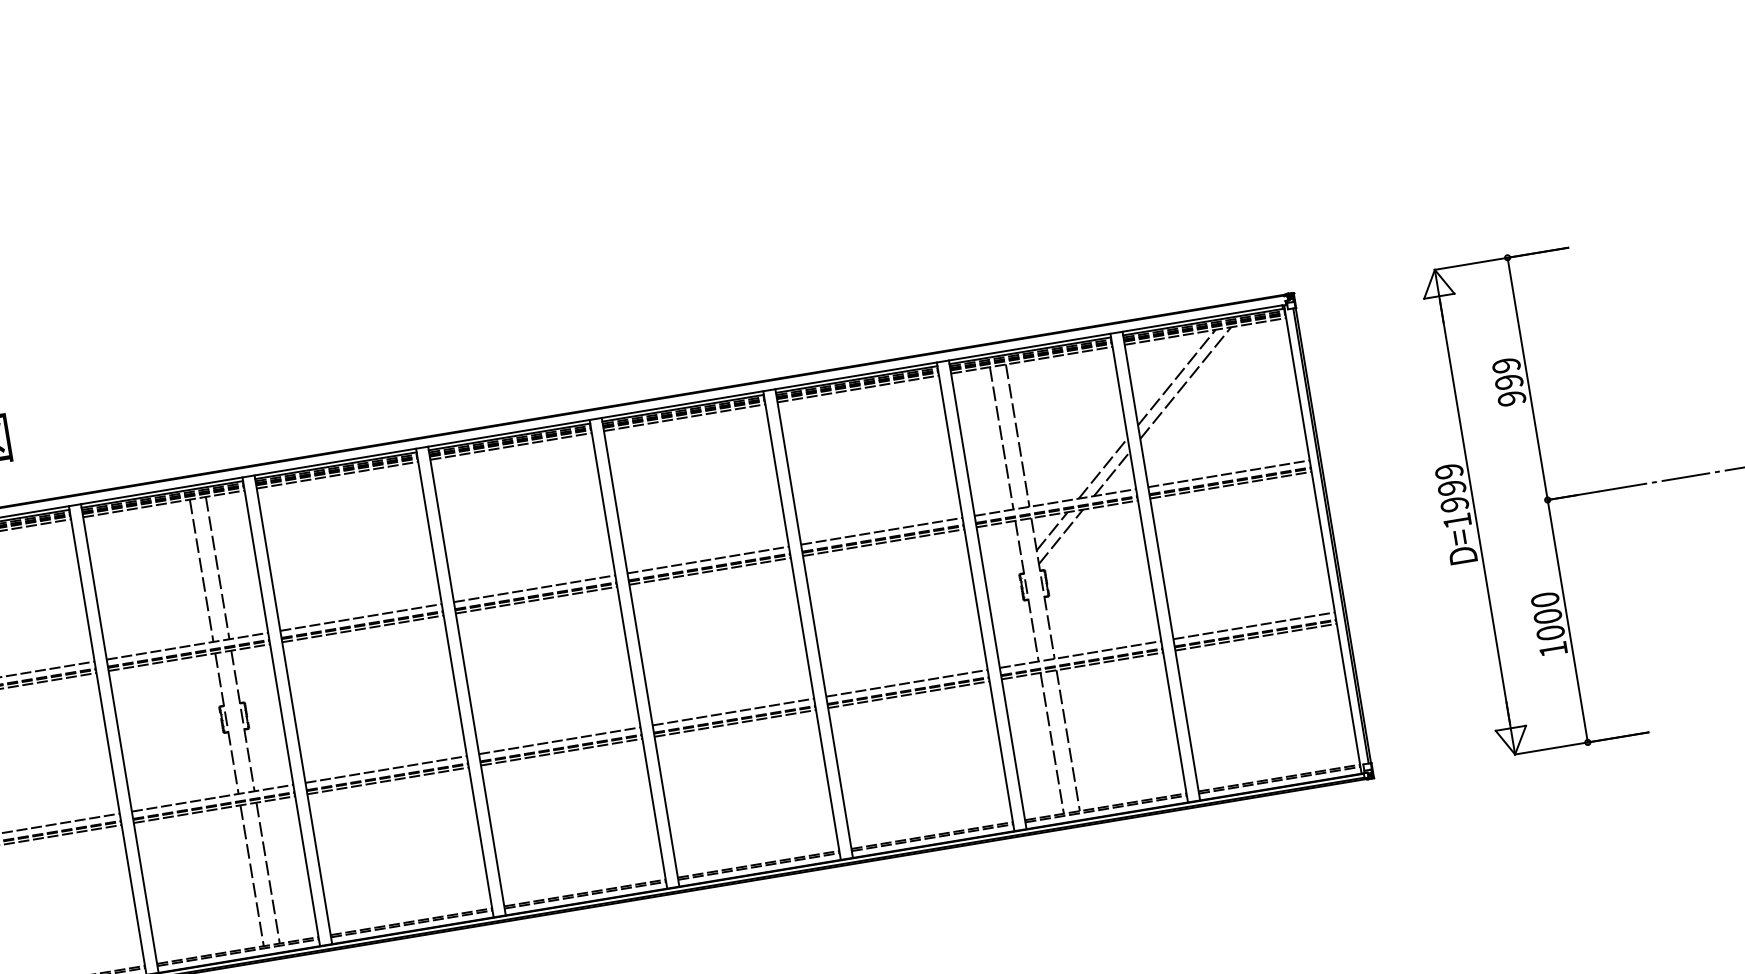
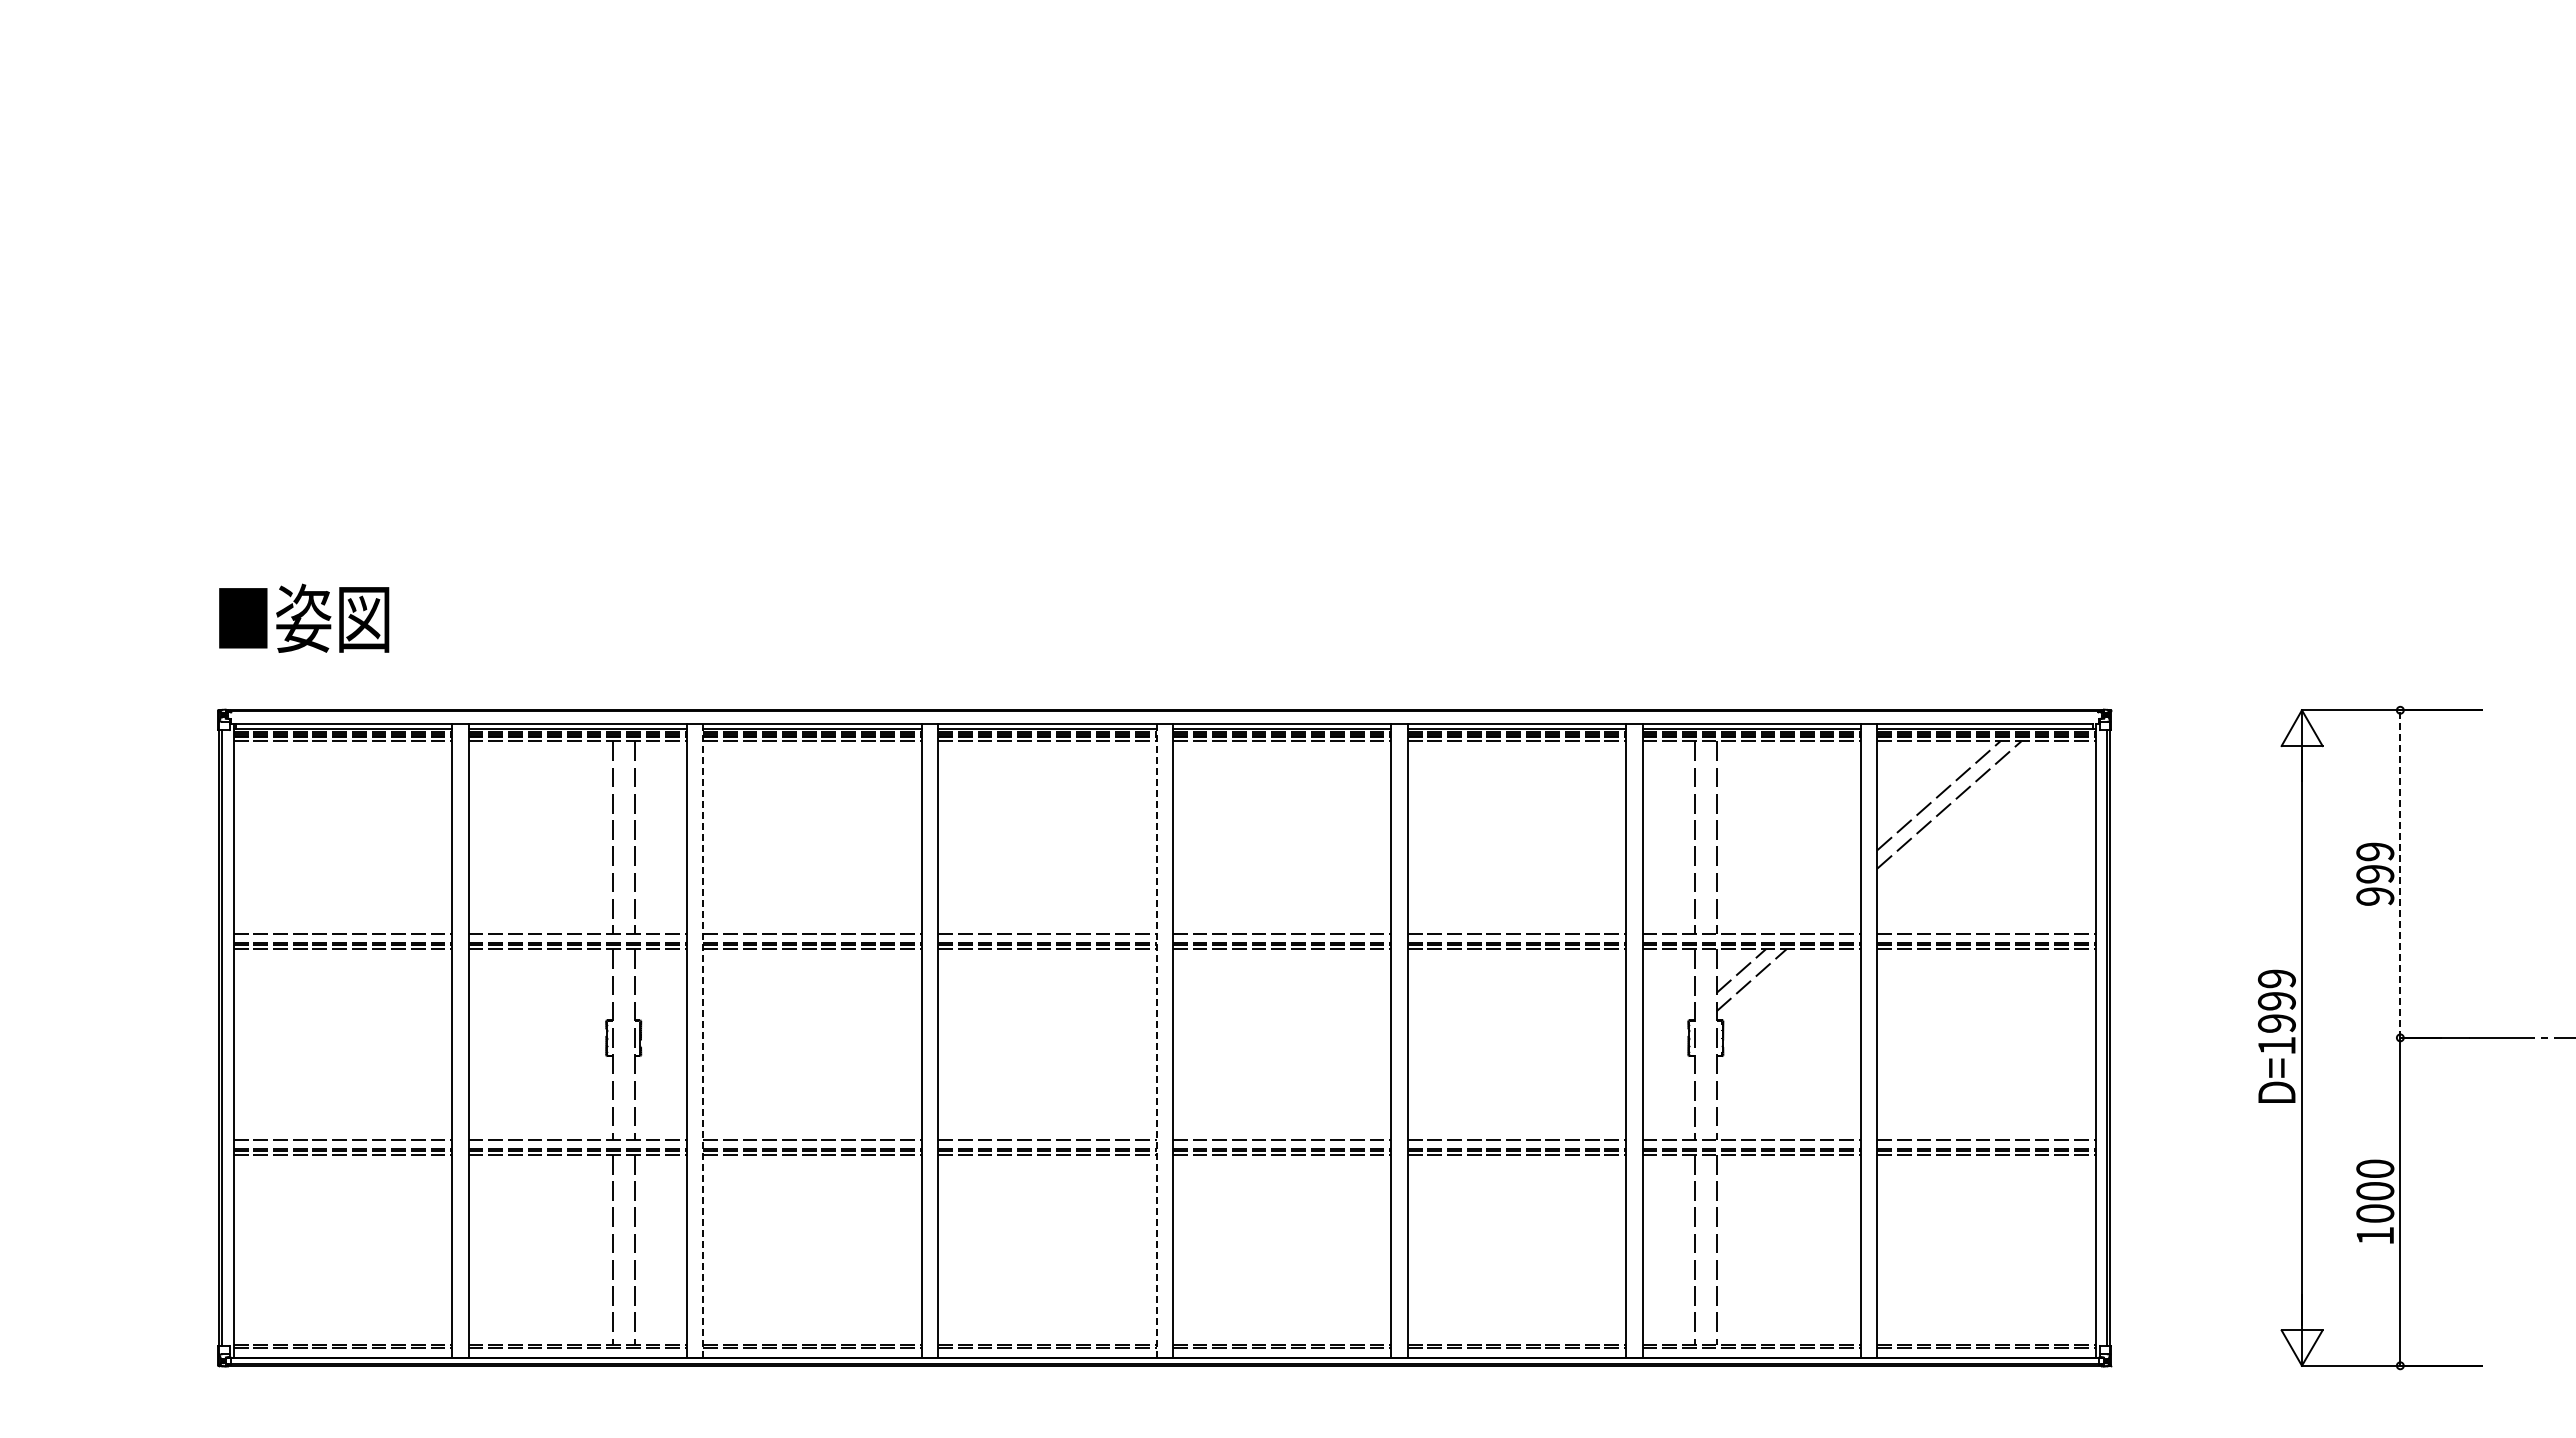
line: (1527, 379) -> (2400, 874), solid -> dashed
line: (1102, 468) -> (1821, 899), removed
line: (1111, 473) -> (1831, 908), removed
line: (628, 654) -> (1156, 1040), solid -> dashed
line: (293, 709) -> (703, 1040), solid -> dashed

